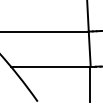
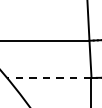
line: (50, 66) -> (48, 77), solid -> dashed

